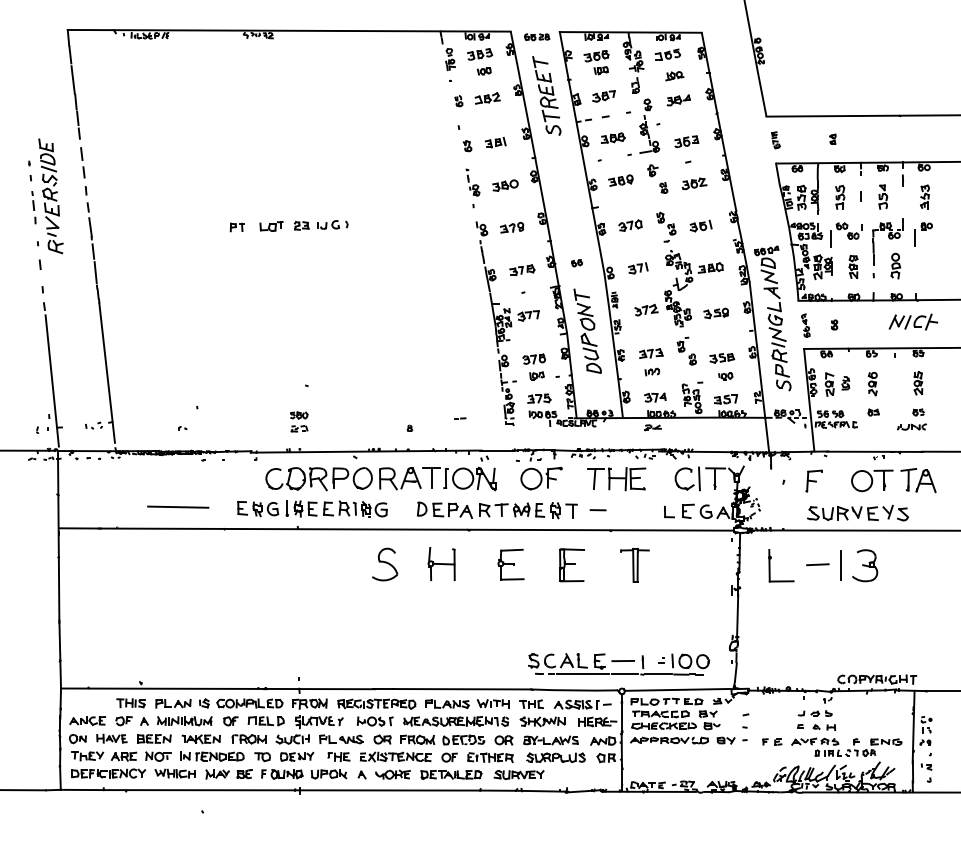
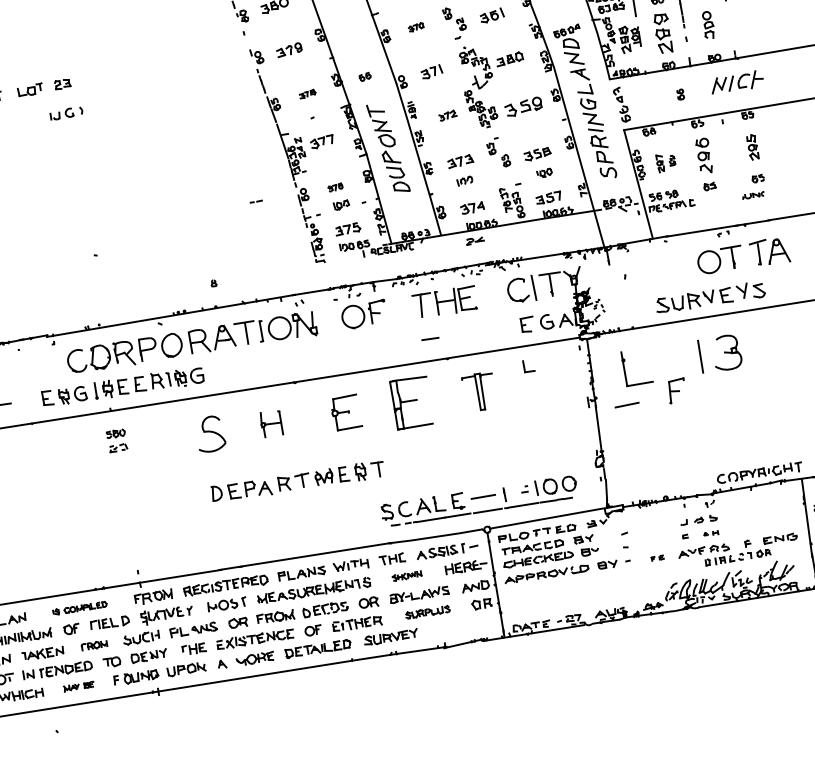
part: (332, 224) -> (65, 113), moved
part: (630, 225) -> (416, 27), size x0.6
part: (853, 266) -> (663, 32), size x1.6
part: (522, 270) -> (307, 94), size x0.6
part: (646, 310) -> (448, 115), size x0.7
part: (715, 313) -> (522, 107), size x1.4
part: (834, 324) -> (680, 94), moved
part: (805, 325) -> (621, 104), size x1.4
part: (533, 358) -> (334, 186), size x0.6
part: (872, 383) -> (703, 155), size x1.4
part: (837, 384) -> (666, 162), size x0.7
part: (460, 418) -> (256, 201), moved
part: (299, 421) -> (117, 440), moved
part: (911, 426) -> (752, 194), size x0.7
part: (813, 480) -> (676, 390), moved
part: (497, 510) -> (298, 481), moved
part: (669, 511) -> (528, 365), moved
part: (441, 563) -> (271, 423), size x0.7
line: (817, 564) -> (626, 404), moved
part: (571, 565) -> (411, 403), size x1.4
part: (241, 703) -> (80, 608), size x0.6
part: (542, 721) -> (406, 575), size x0.6
part: (824, 727) -> (711, 533), size x0.6
part: (248, 739) -> (93, 645), size x0.7
part: (772, 741) -> (657, 557), size x0.6
part: (555, 757) -> (427, 612), size x0.7
part: (228, 774) -> (78, 686), size x0.6

